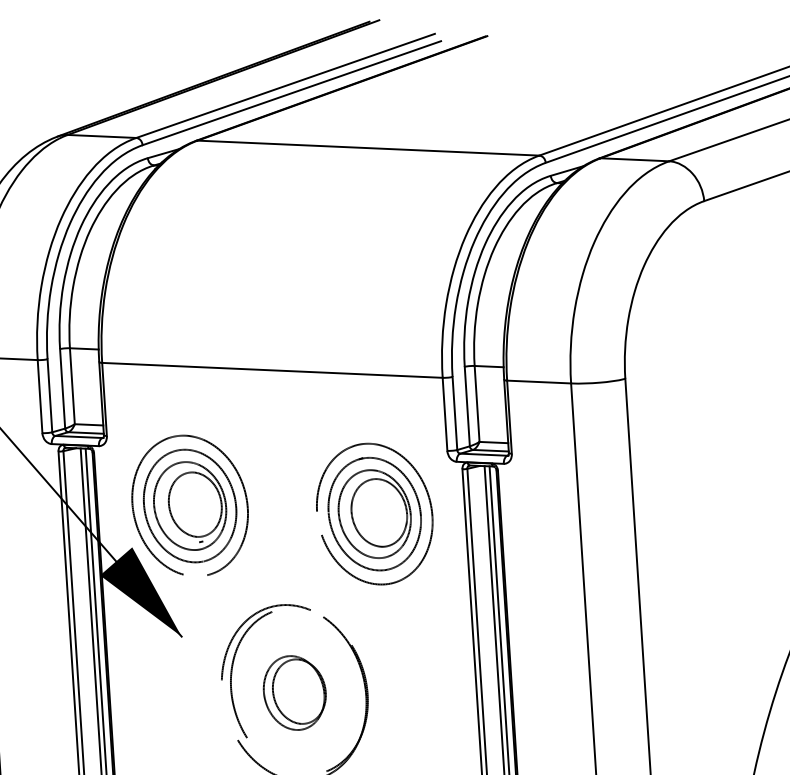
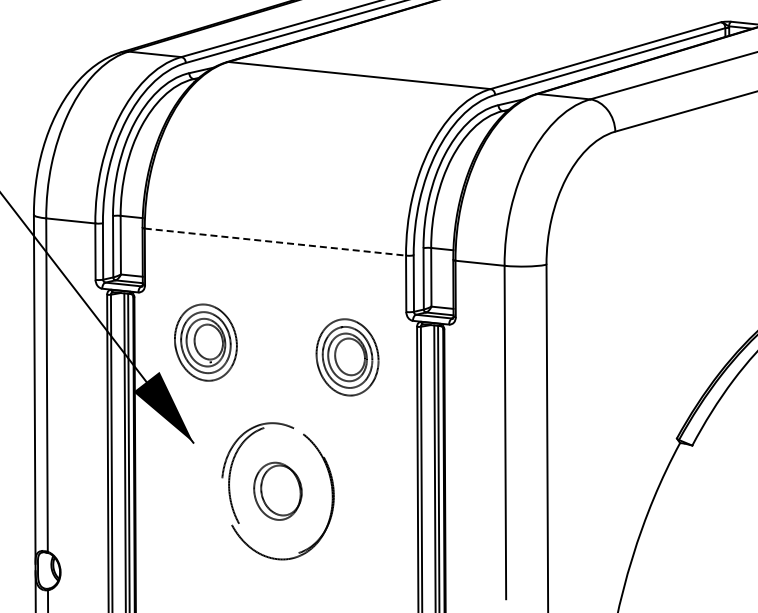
line: (272, 370) -> (275, 242), solid -> dashed
part: (189, 505) -> (205, 342), size x0.7
part: (374, 514) -> (347, 357), size x0.7

